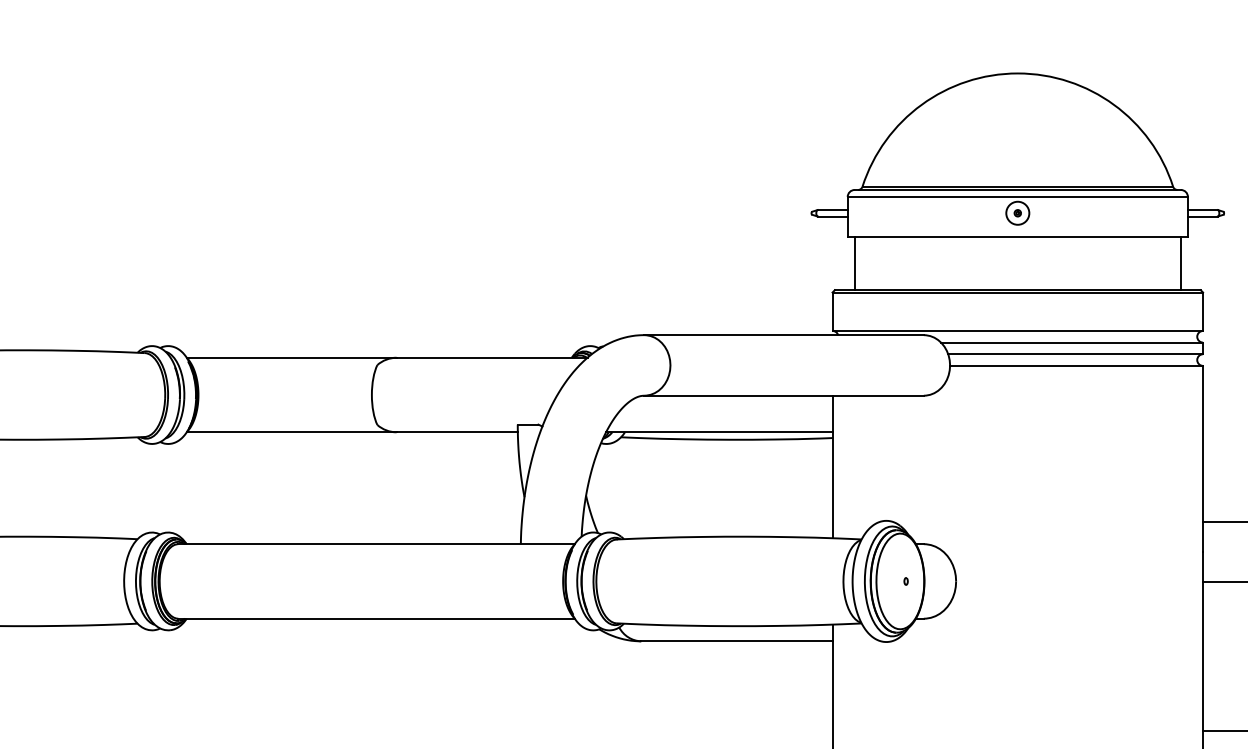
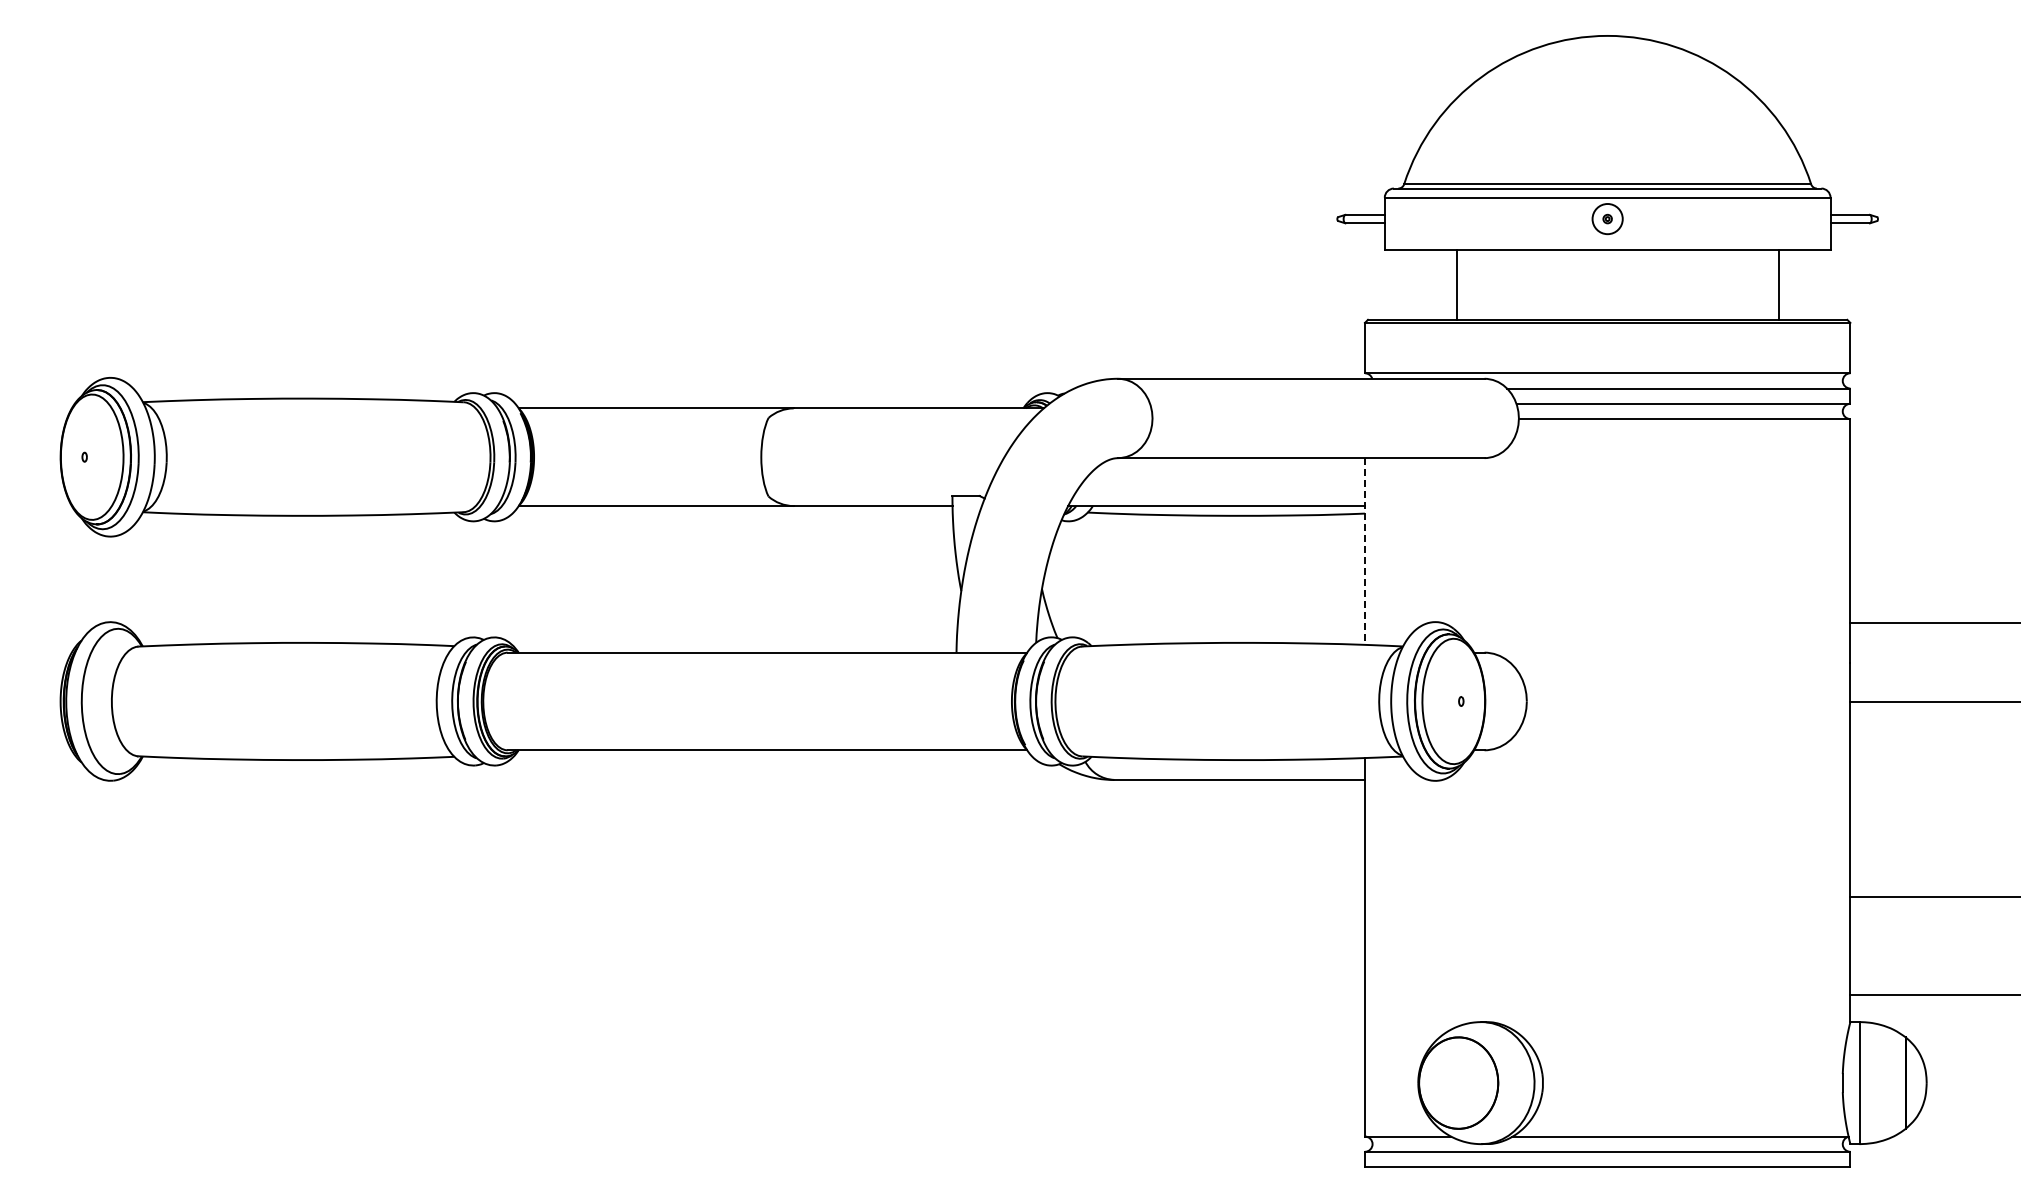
line: (854, 263) -> (1456, 284), moved
line: (1181, 263) -> (1779, 284), moved
line: (832, 467) -> (1364, 552), solid -> dashed

